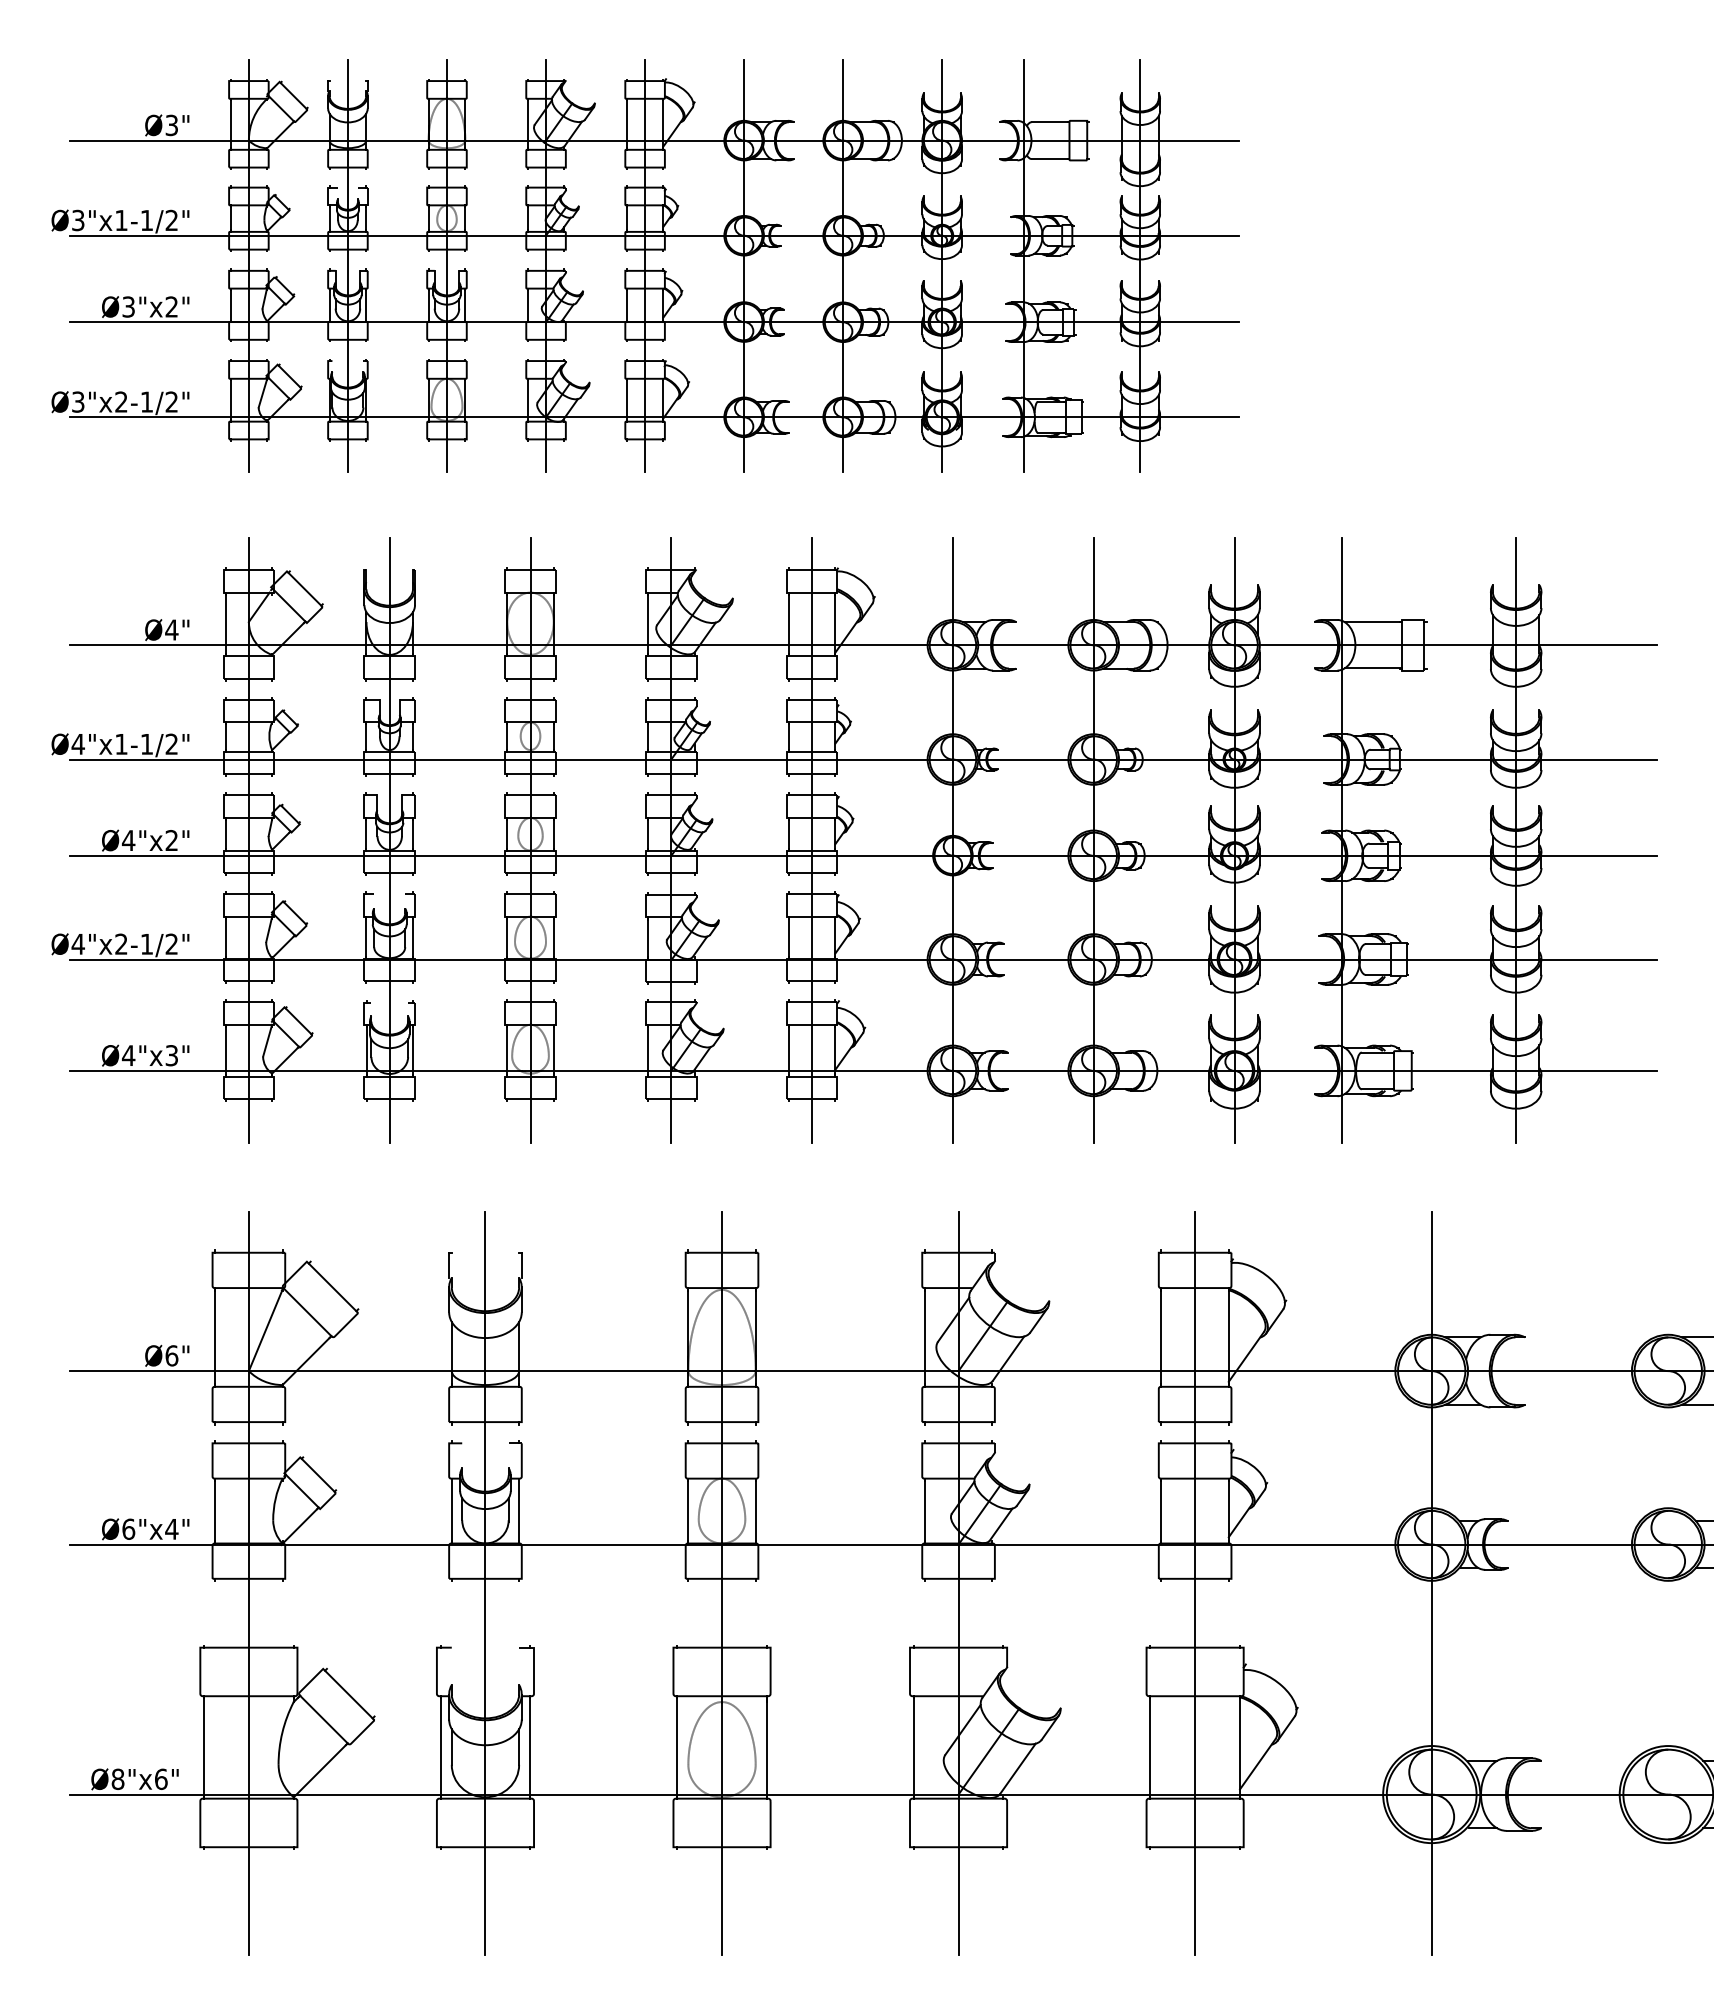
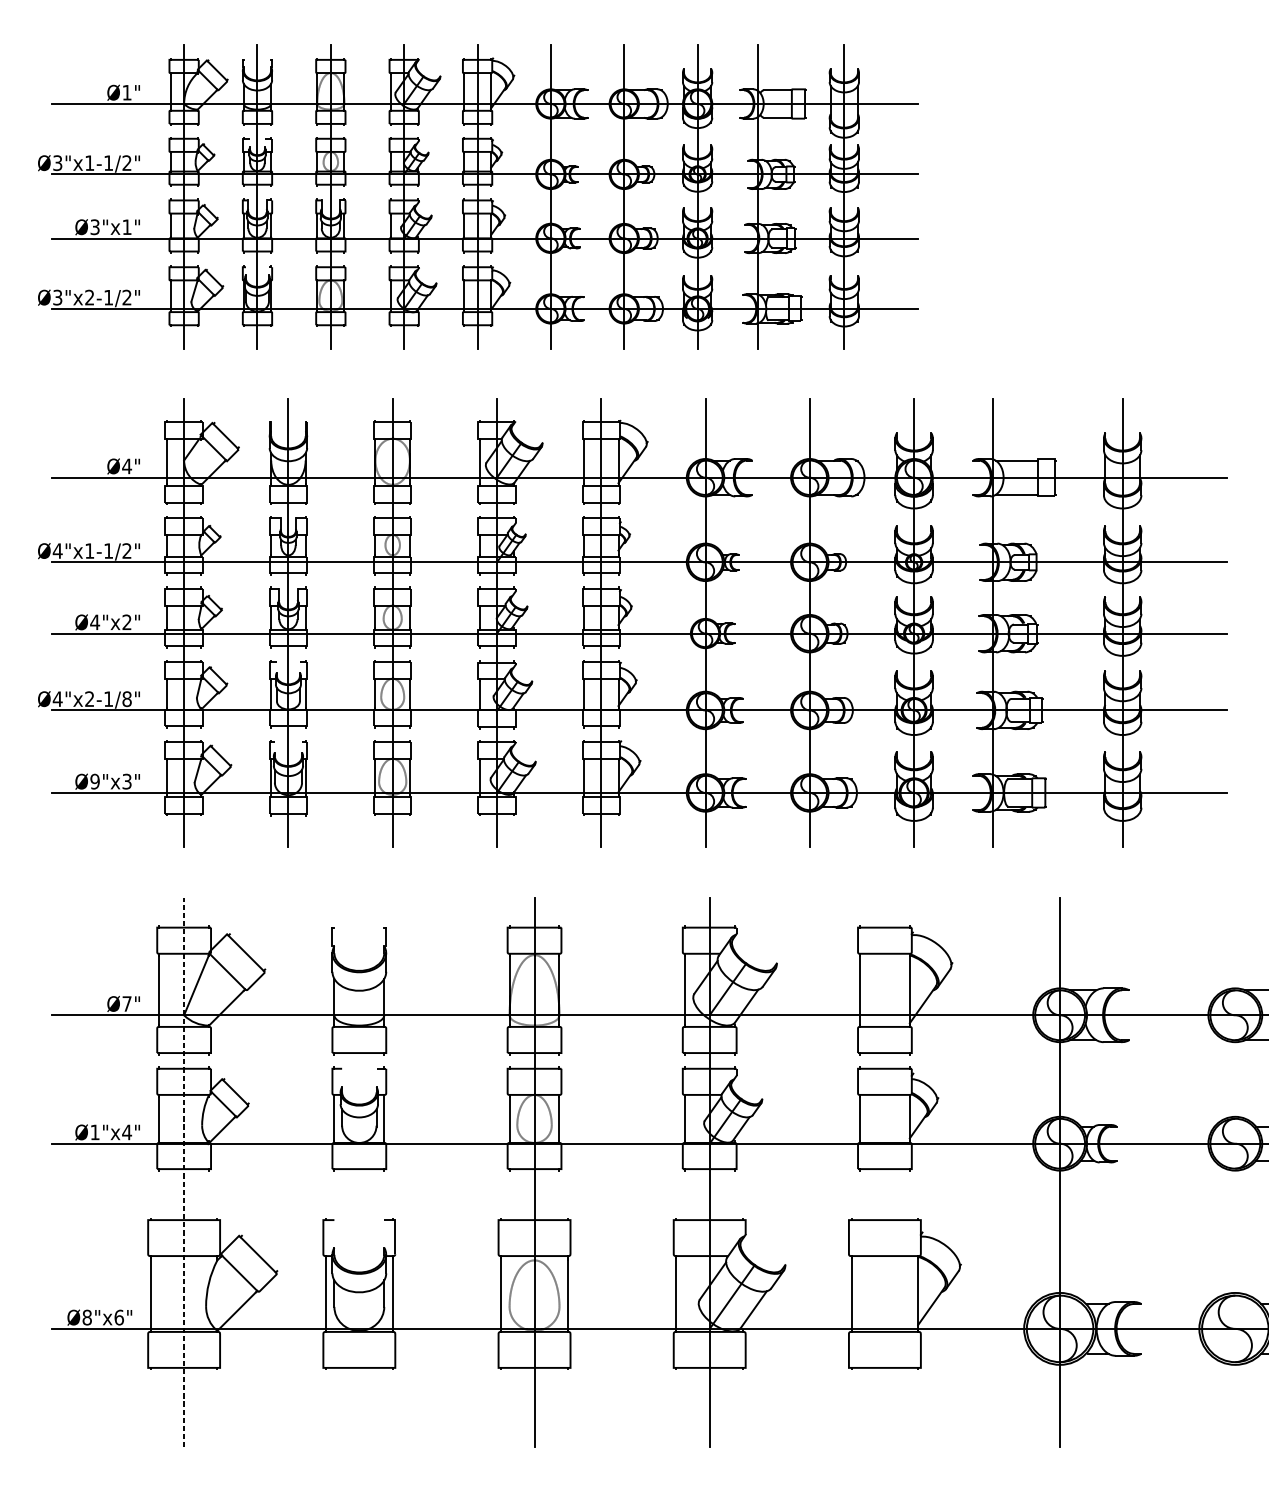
text: (171, 125) -> (126, 92), Ø3" -> Ø1"
text: (171, 306) -> (126, 226), Ø3"x2" -> Ø3"x1"
text: (171, 943) -> (126, 698), Ø4"x2-1/2" -> Ø4"x2-1/8"
text: (128, 1055) -> (94, 781), Ø4"x3" -> Ø9"x3"
text: (171, 1355) -> (126, 1003), Ø6" -> Ø7"
text: (128, 1528) -> (94, 1131), Ø6"x4" -> Ø1"x4"
line: (248, 1582) -> (183, 1171), solid -> dashed
line: (485, 1583) -> (359, 1172), removed
line: (1195, 1583) -> (885, 1172), removed

